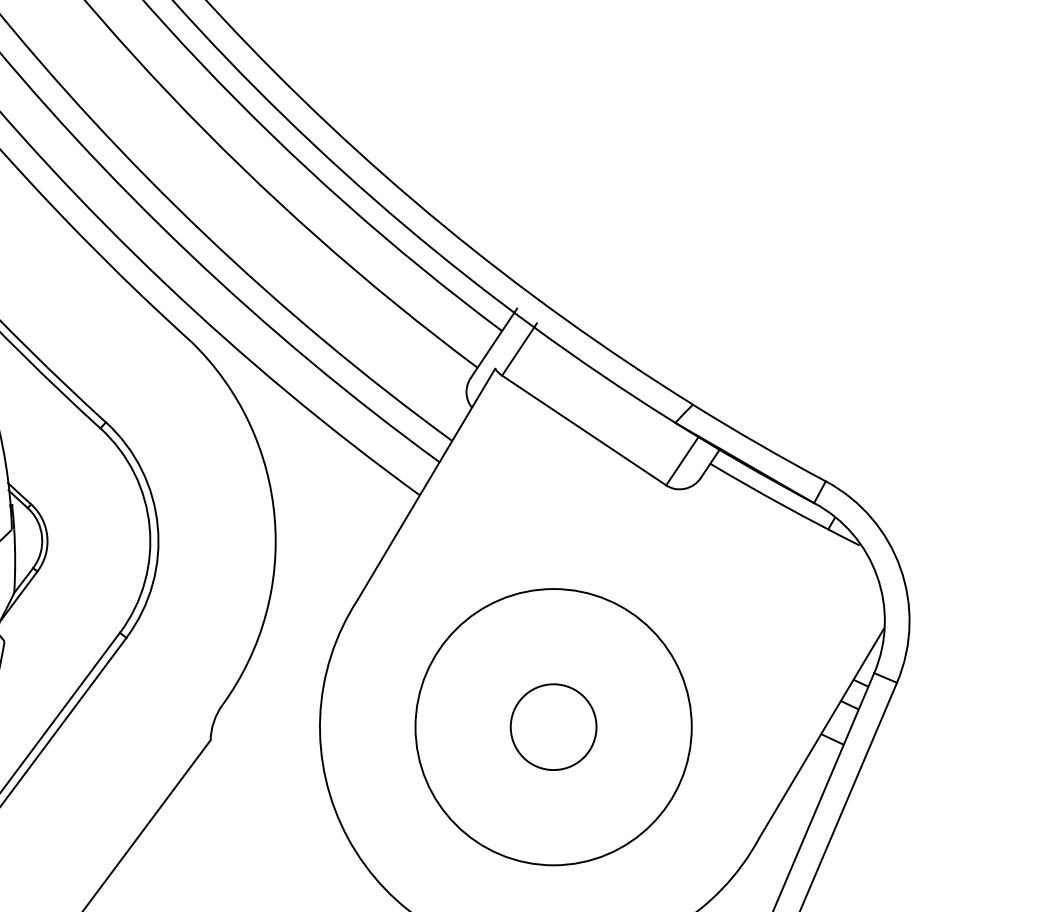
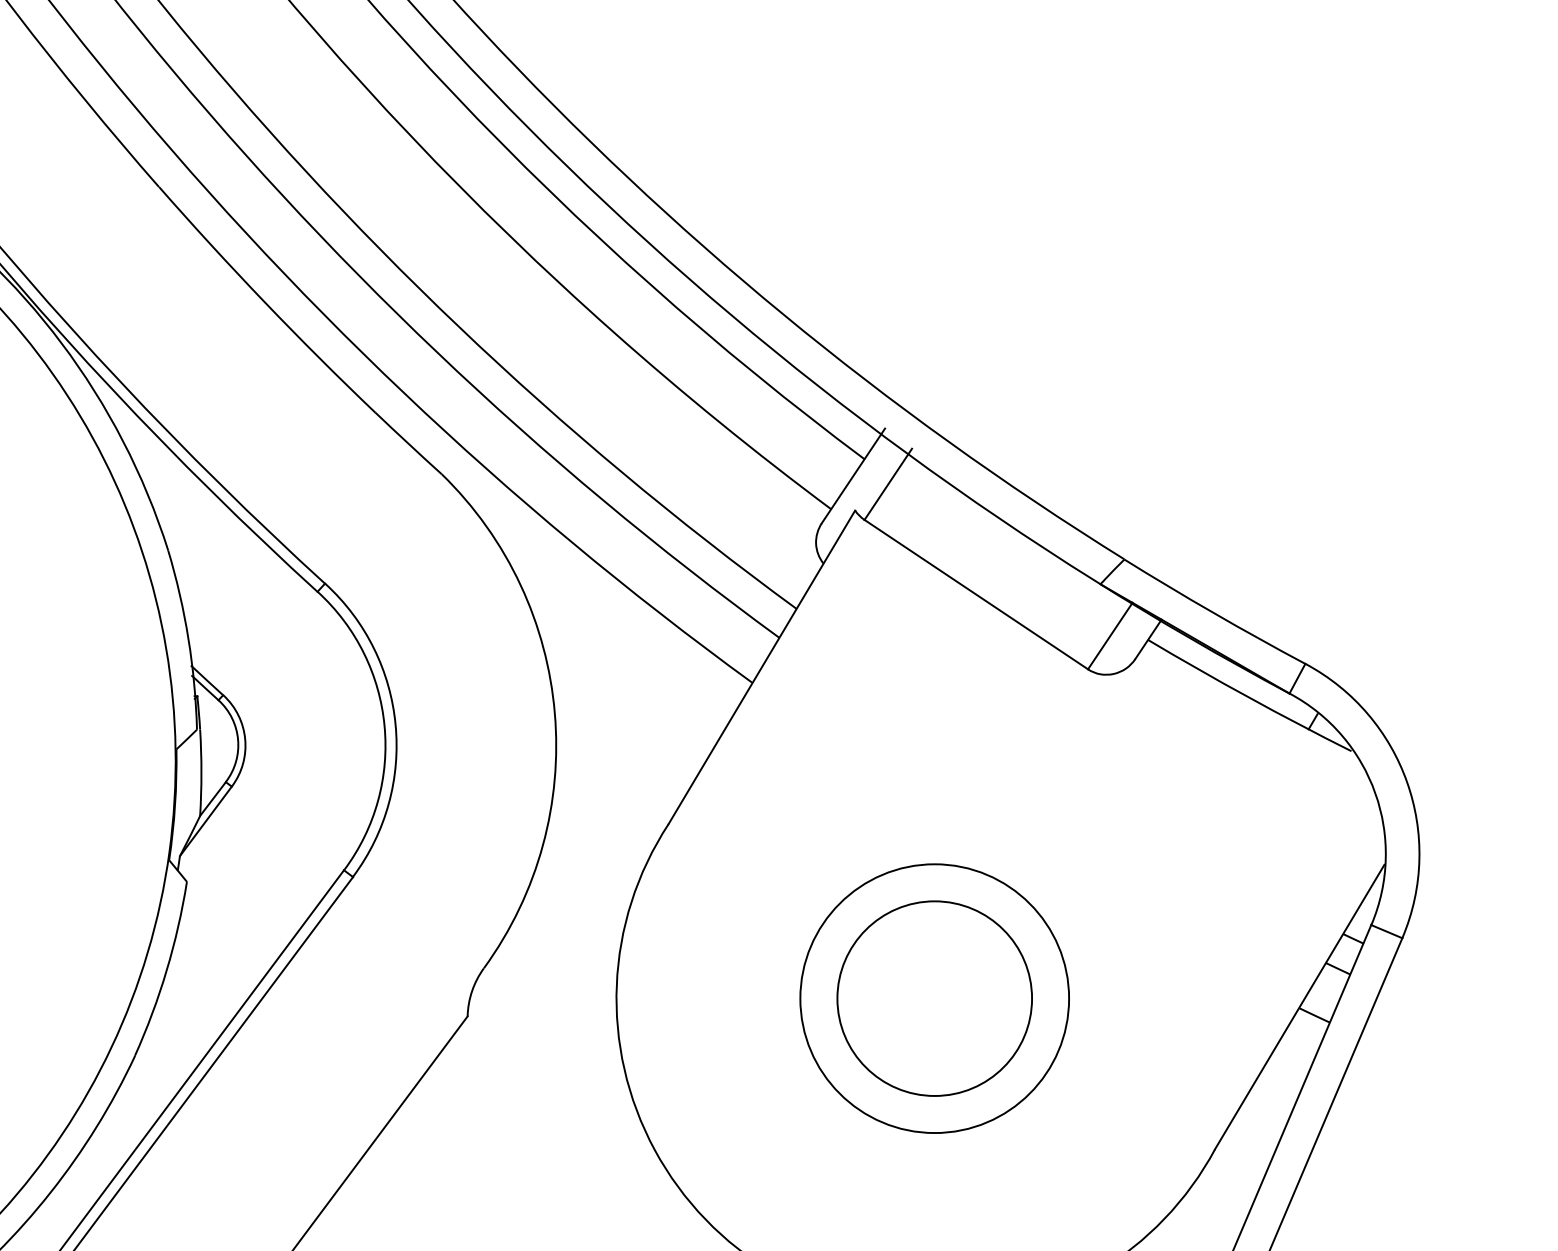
circle: (553, 727) -> (934, 998), size x0.71
circle: (553, 727) -> (934, 998), size x1.67

